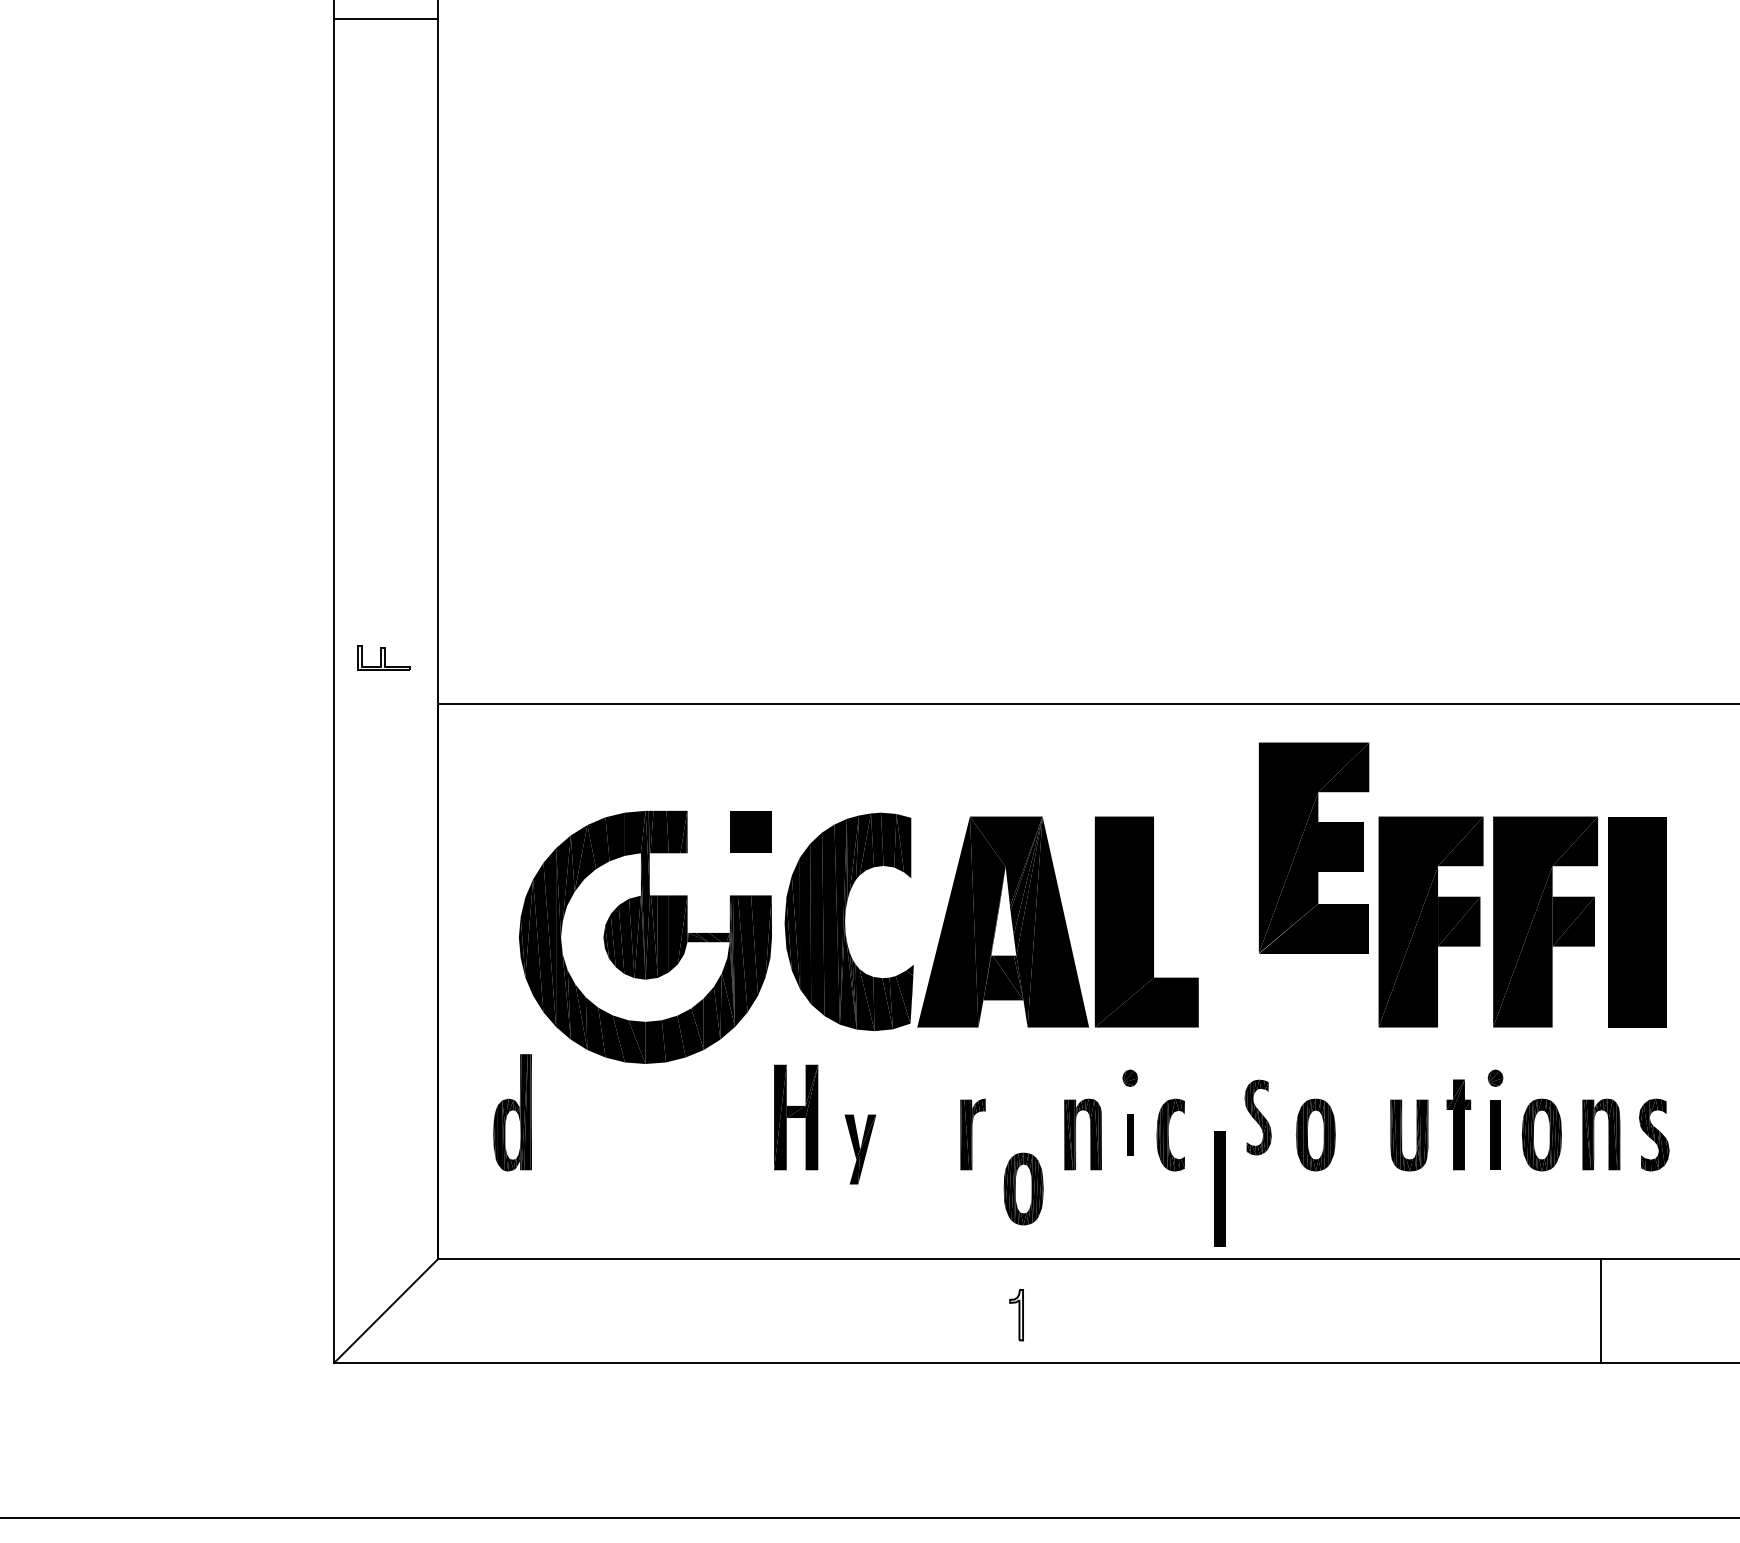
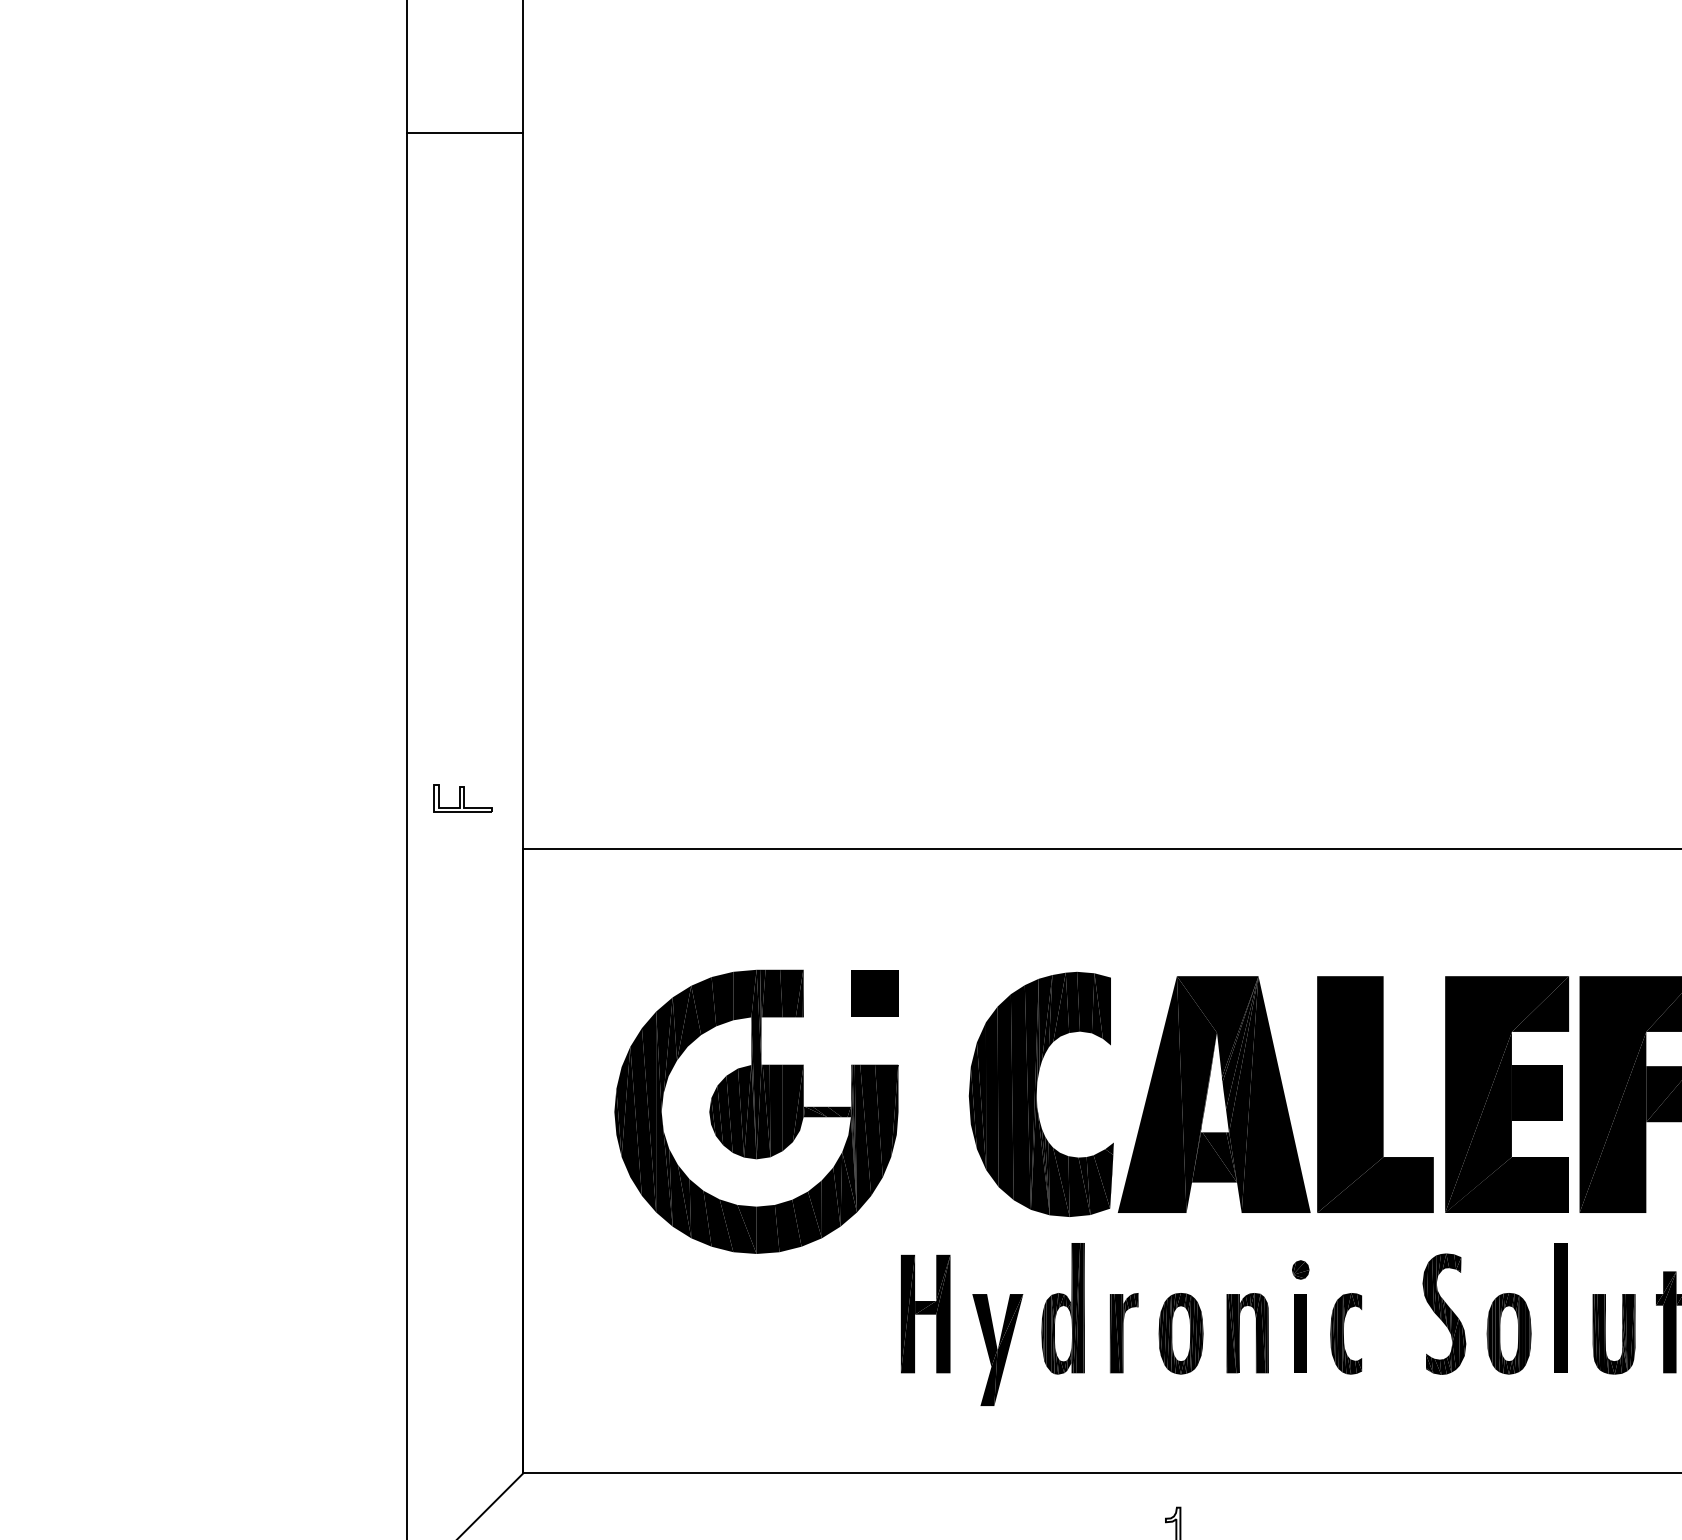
line: (385, 18) -> (464, 132), moved
part: (1314, 847) -> (1507, 1093), moved
part: (991, 921) -> (1201, 1093), moved
part: (512, 1112) -> (1063, 1308), moved
part: (1257, 1117) -> (1443, 1314), size x1.43
part: (1129, 1134) -> (1299, 1333), size x1.67
part: (860, 1149) -> (997, 1349), size x1.43
part: (1023, 1188) -> (1180, 1333), moved
part: (1219, 1188) -> (1560, 1307), moved

